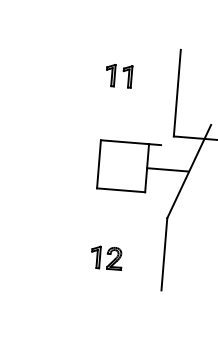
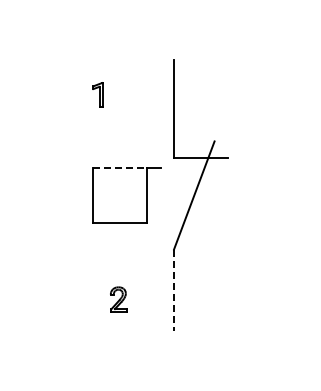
part: (127, 76) -> (116, 94), removed
line: (125, 142) -> (120, 168), solid -> dashed
line: (167, 169) -> (169, 195), removed
line: (164, 254) -> (174, 290), solid -> dashed
part: (95, 257) -> (97, 299), removed

